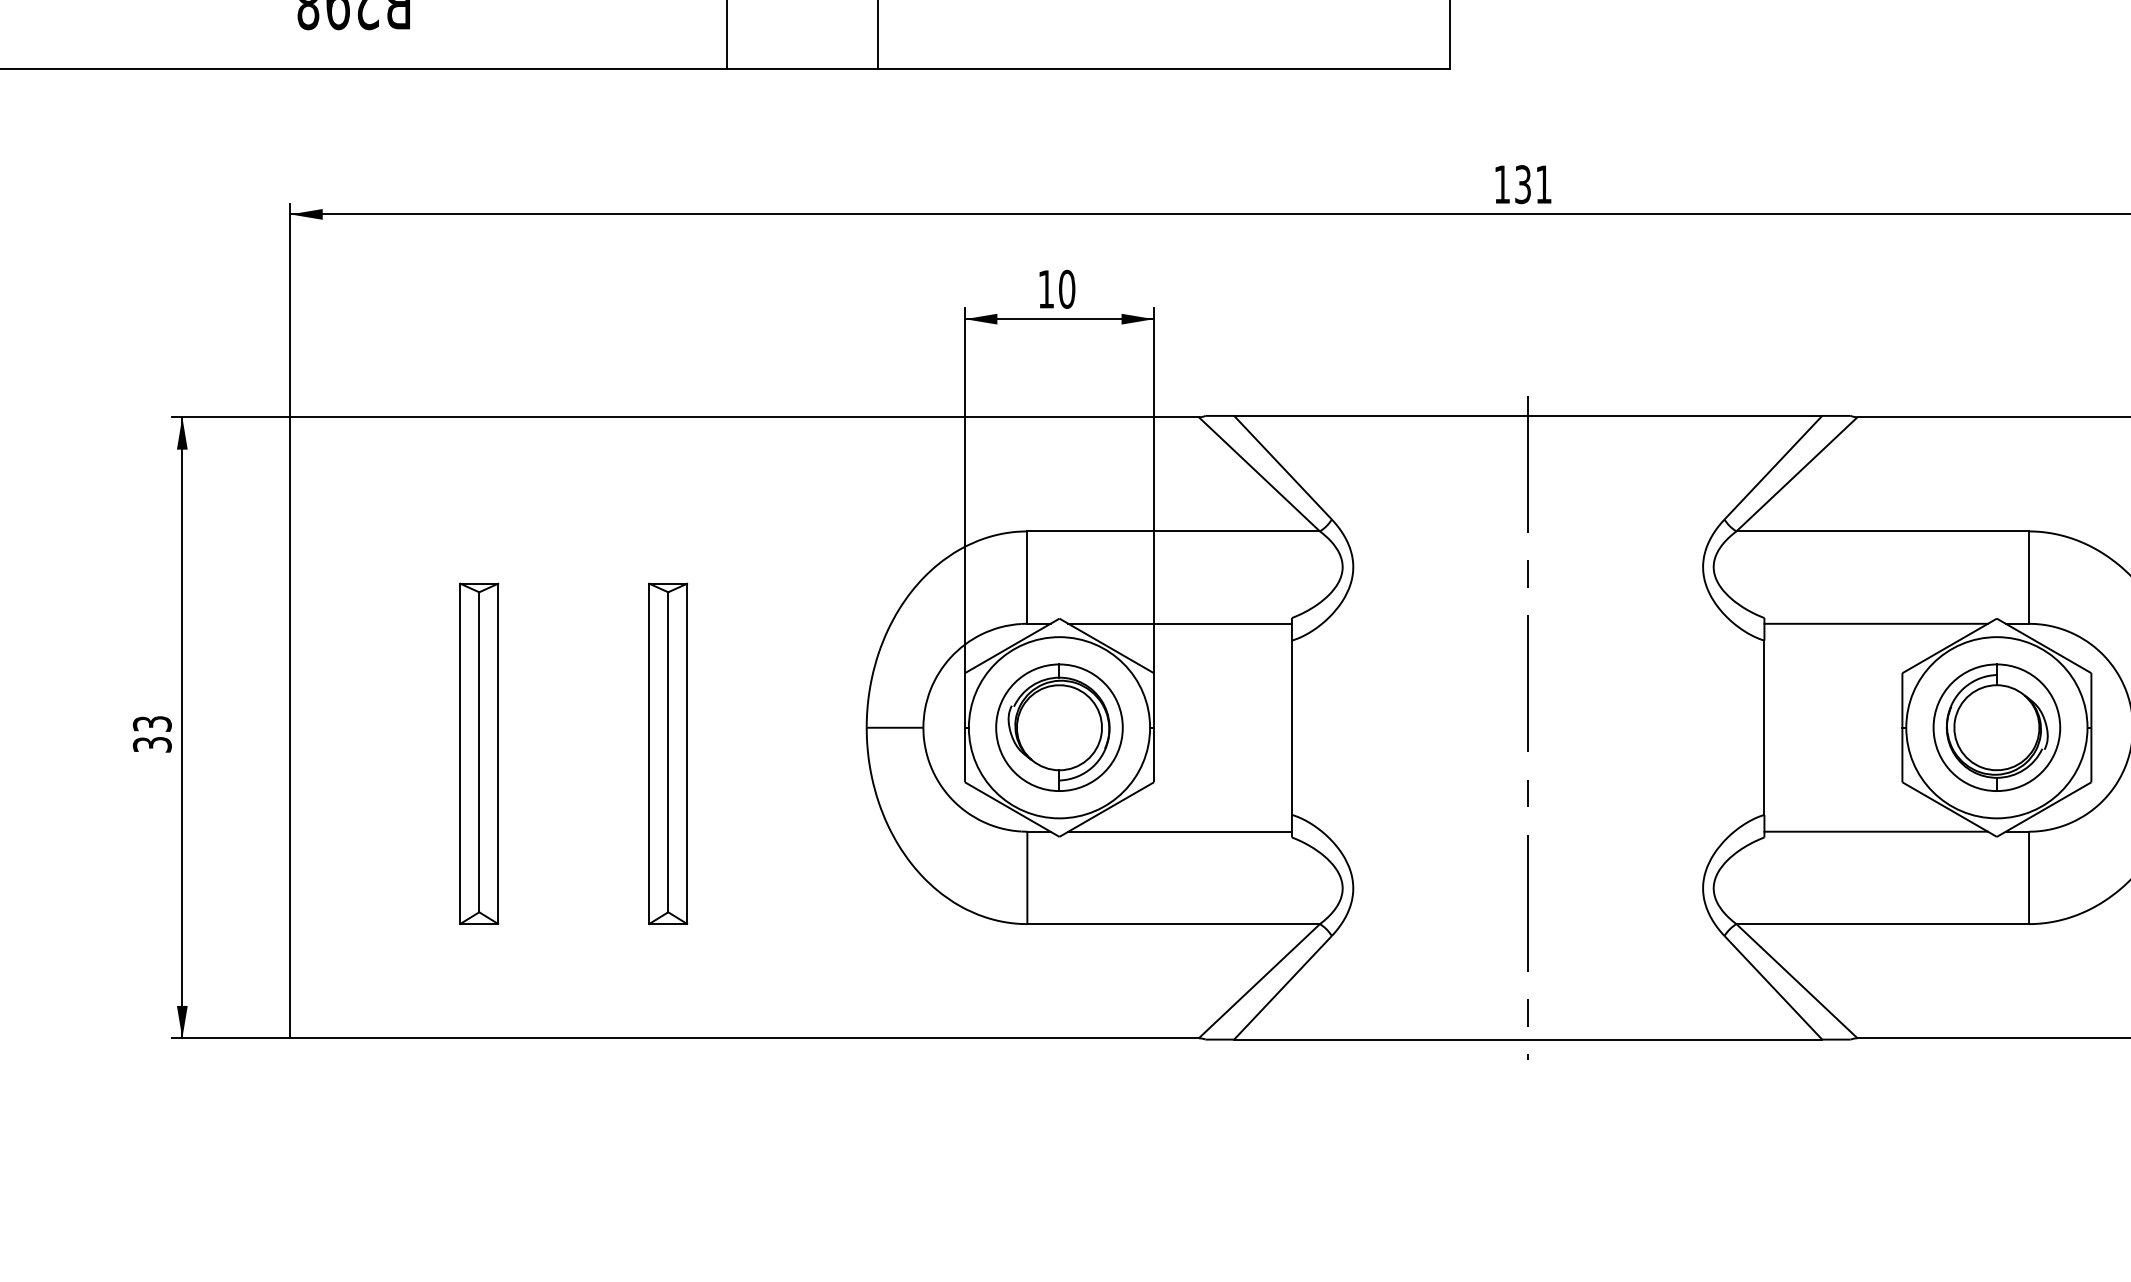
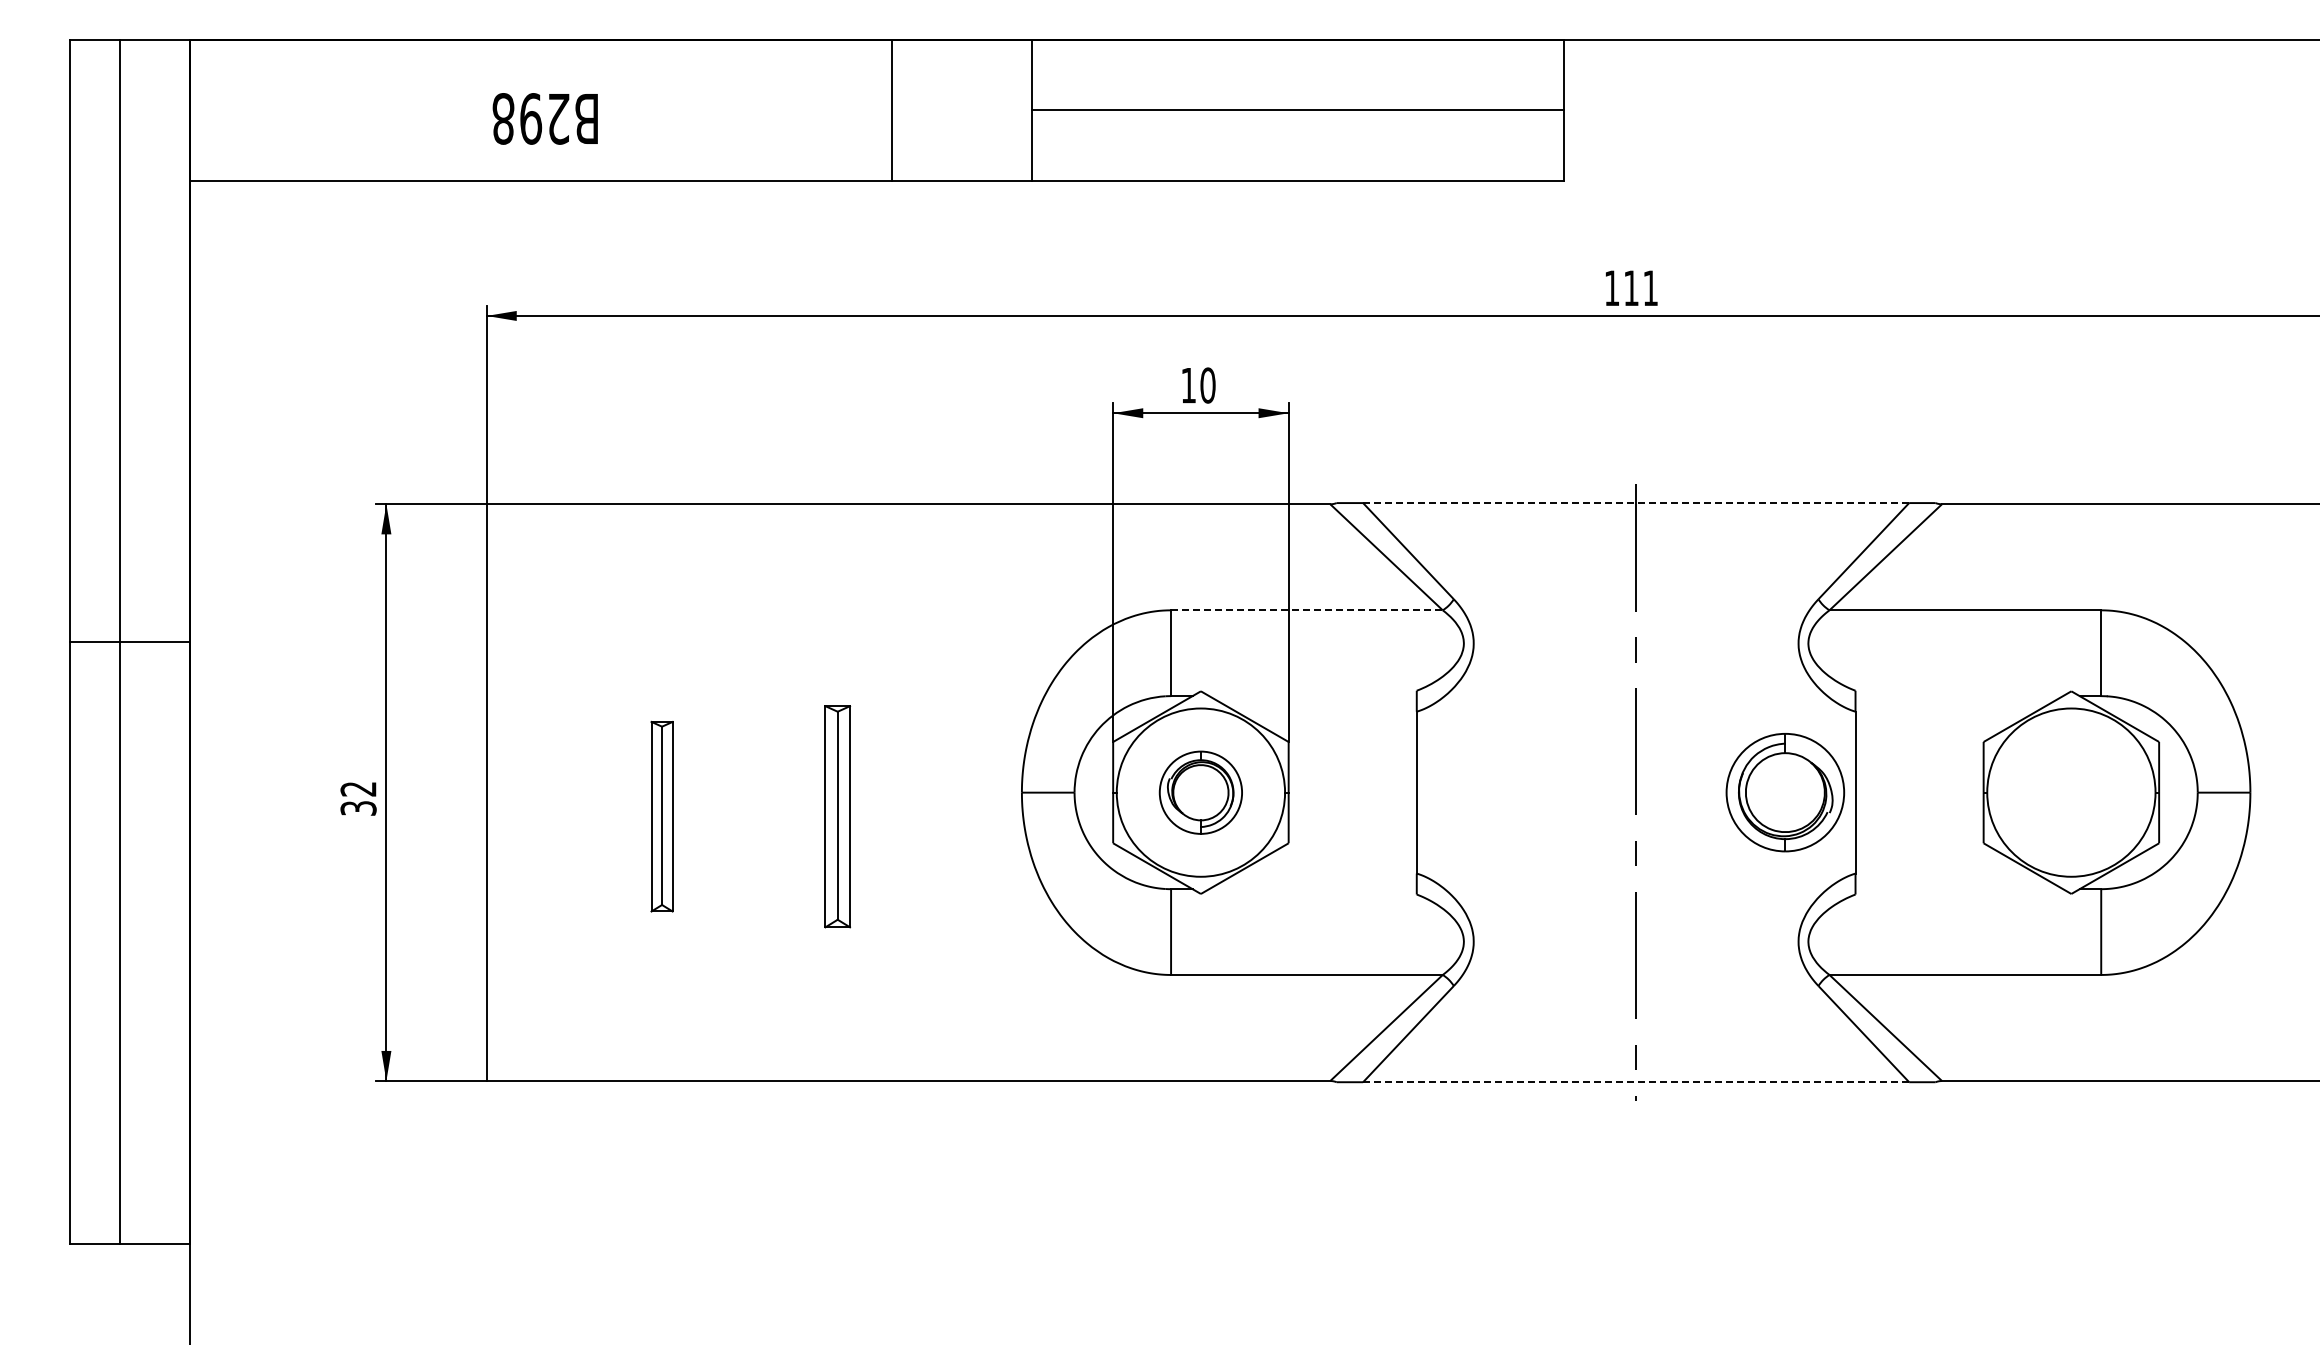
text: (1523, 184) -> (1631, 288), 131 -> 111
line: (1528, 416) -> (1636, 503), solid -> dashed
line: (1173, 531) -> (1306, 610), solid -> dashed
line: (1179, 624) -> (1312, 696), removed
line: (1876, 624) -> (1959, 696), removed
text: (152, 724) -> (358, 789), 33 -> 32
part: (1059, 727) -> (1200, 792), size x0.7
part: (1997, 727) -> (1785, 792), moved
part: (478, 753) -> (661, 816), size x0.6
part: (668, 753) -> (837, 816), size x0.7
line: (1179, 832) -> (1312, 889), removed
line: (1876, 832) -> (1959, 889), removed
line: (1527, 1039) -> (1635, 1082), solid -> dashed

